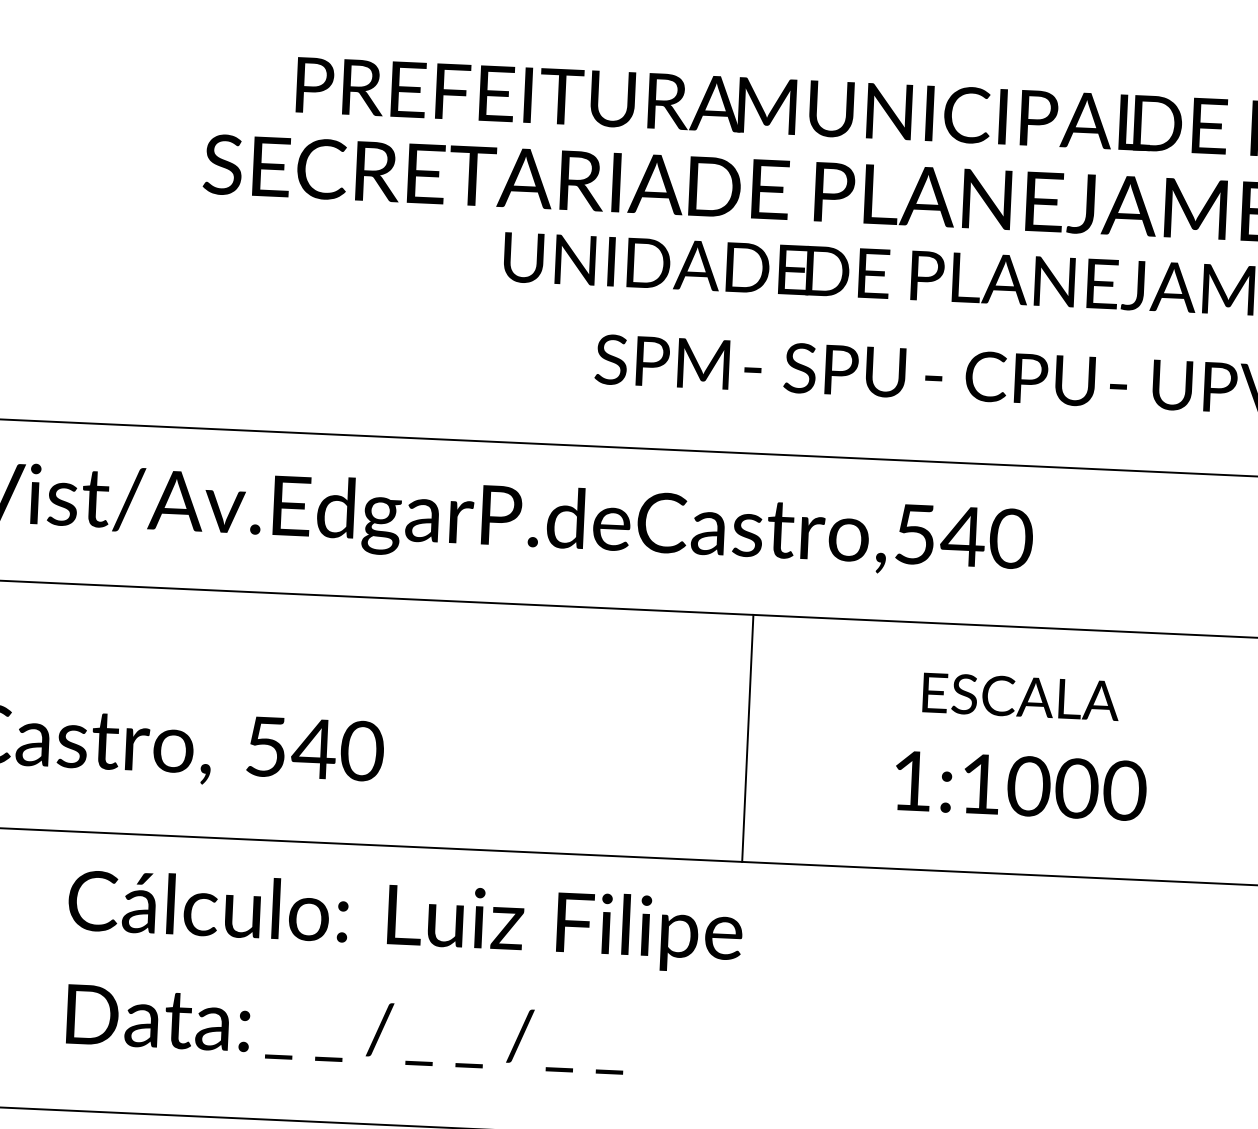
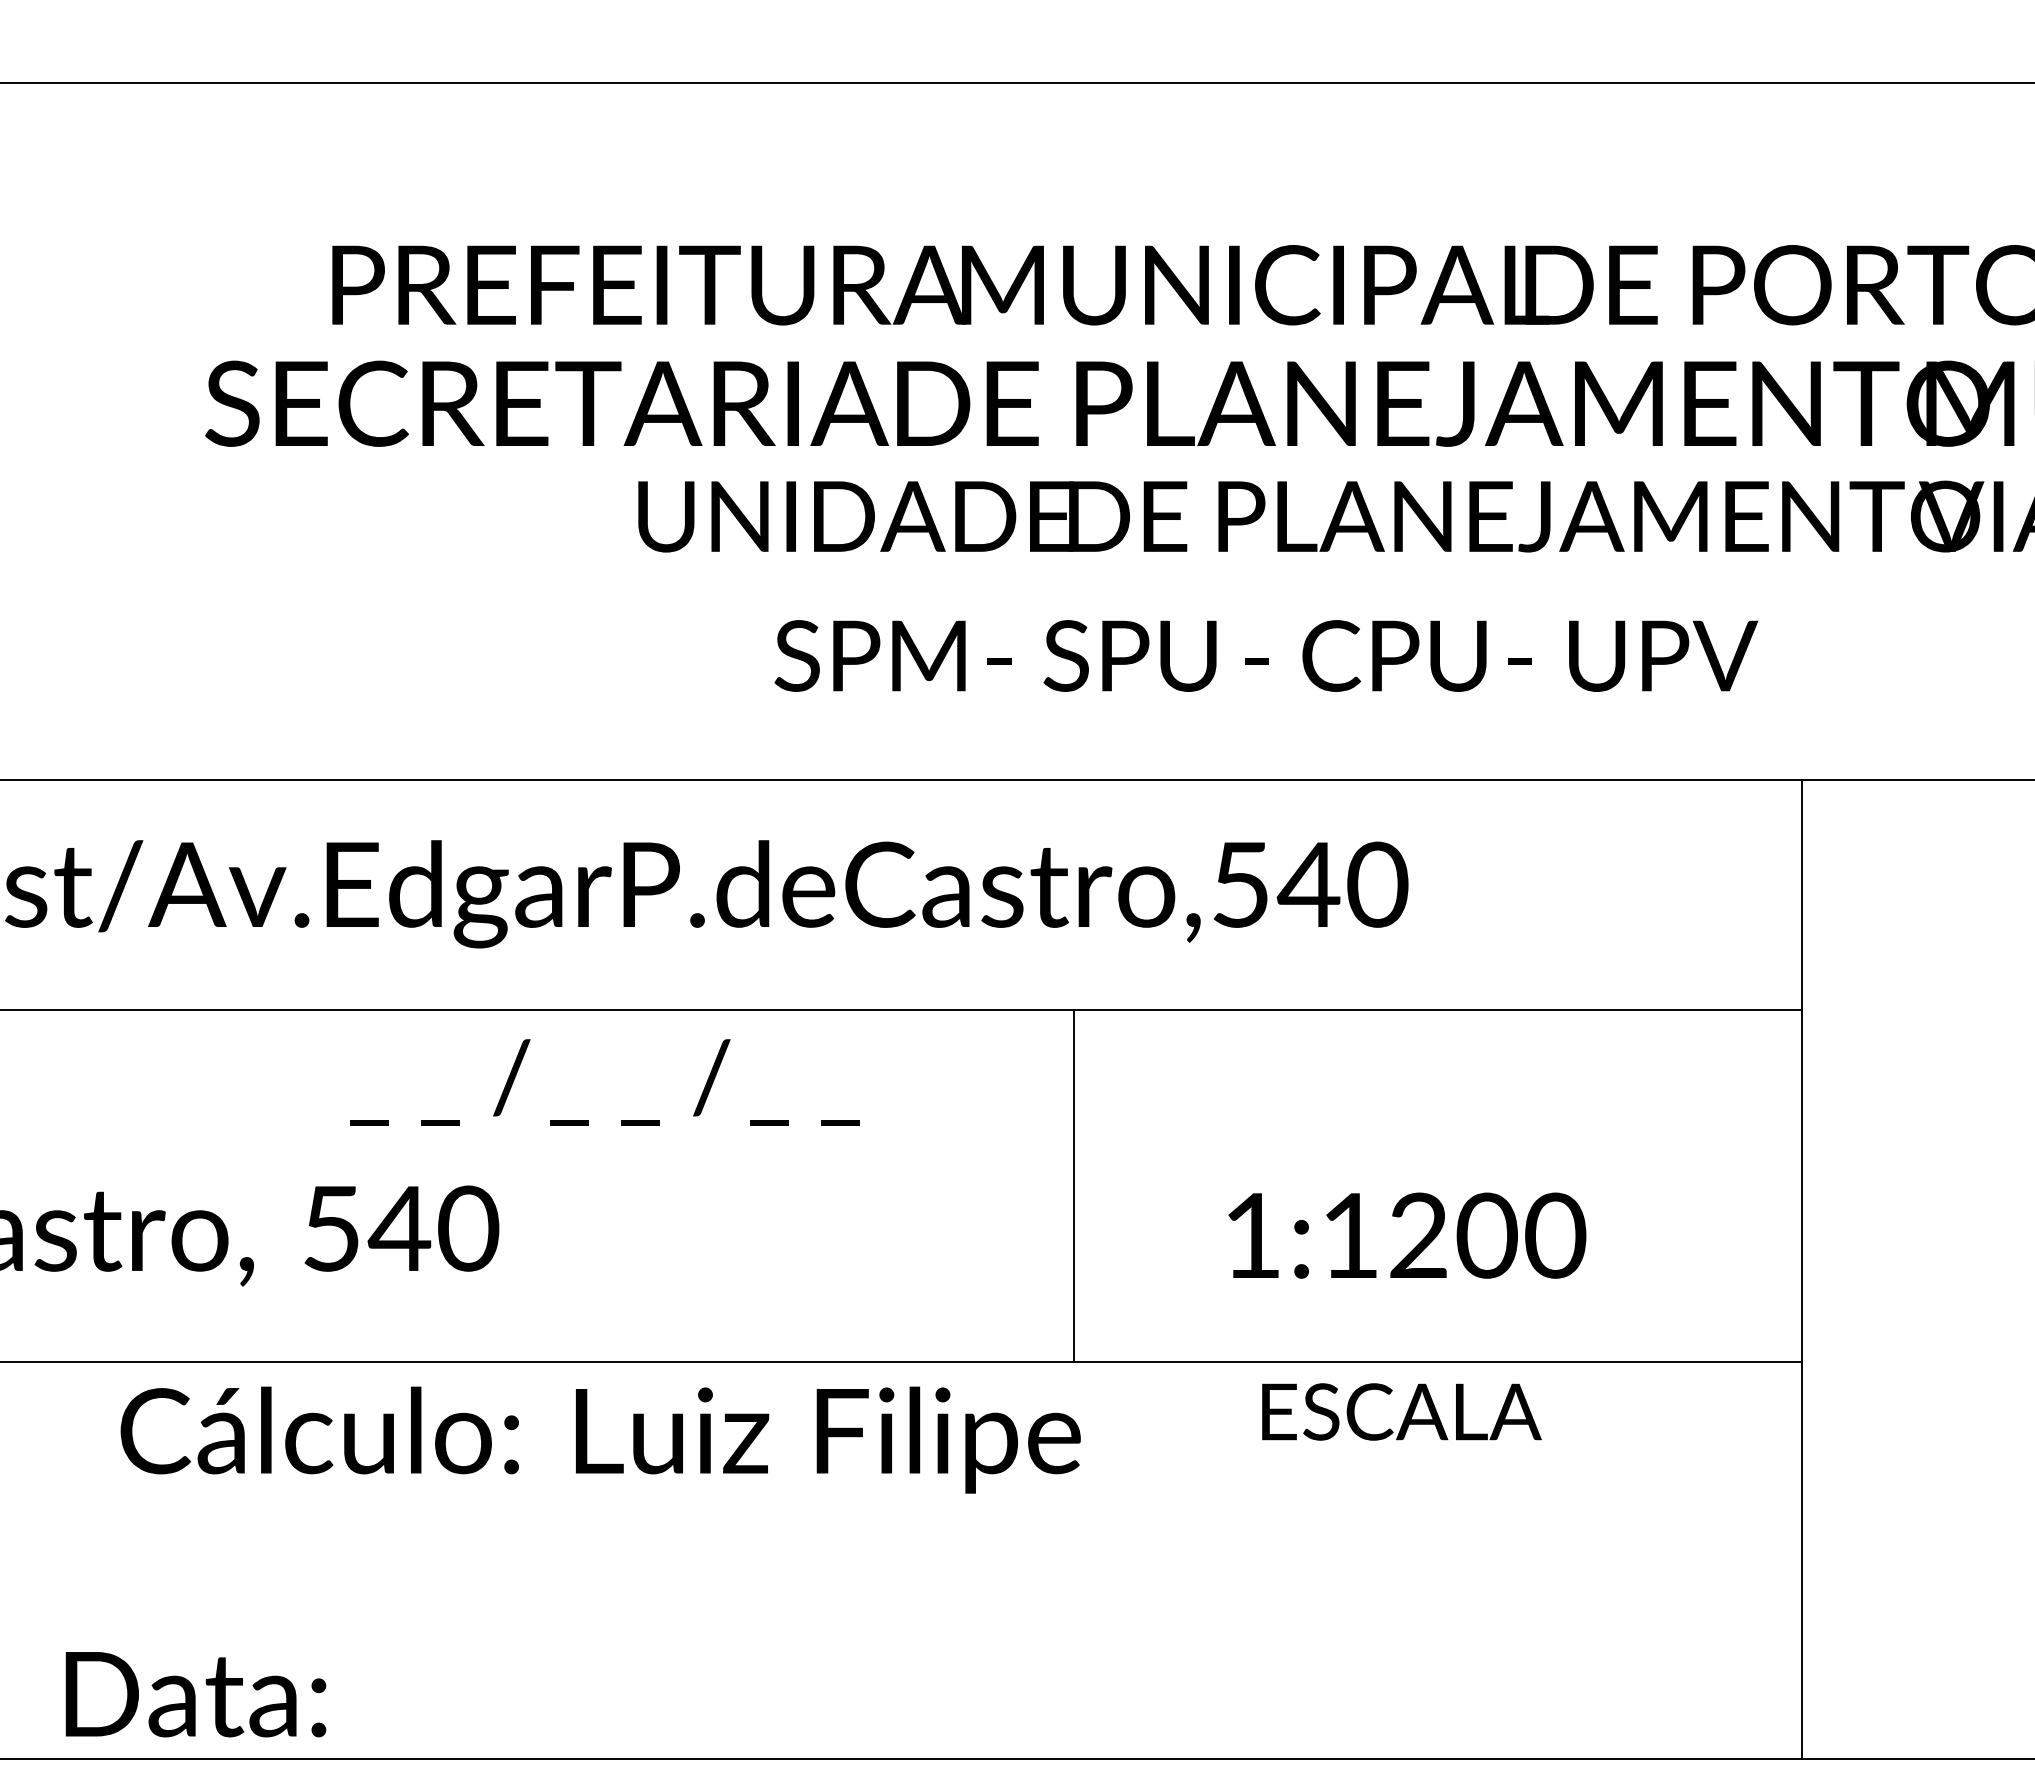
text: (1020, 696) -> (1401, 1411), moved
line: (747, 738) -> (1073, 1185), moved
text: (1028, 786) -> (1418, 1235), 1:1000 -> 1:1200
text: (405, 921) -> (600, 1439), moved
text: (158, 1018) -> (195, 1694), moved
text: (444, 1036) -> (604, 1082), moved

